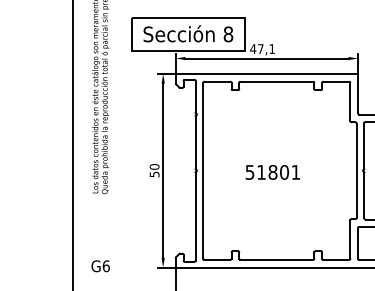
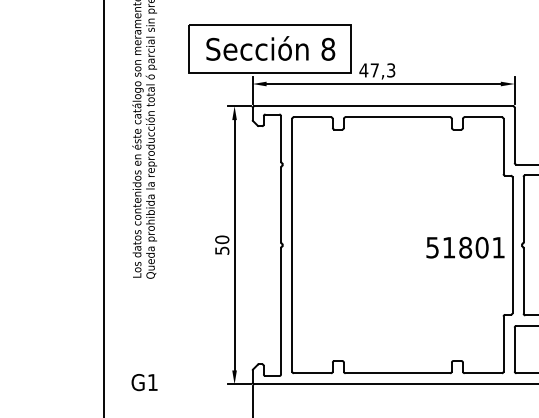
text: (271, 48) -> (390, 69), 47,1 -> 47,3
text: (272, 172) -> (464, 247), moved
text: (105, 266) -> (151, 382), G6 -> G1

